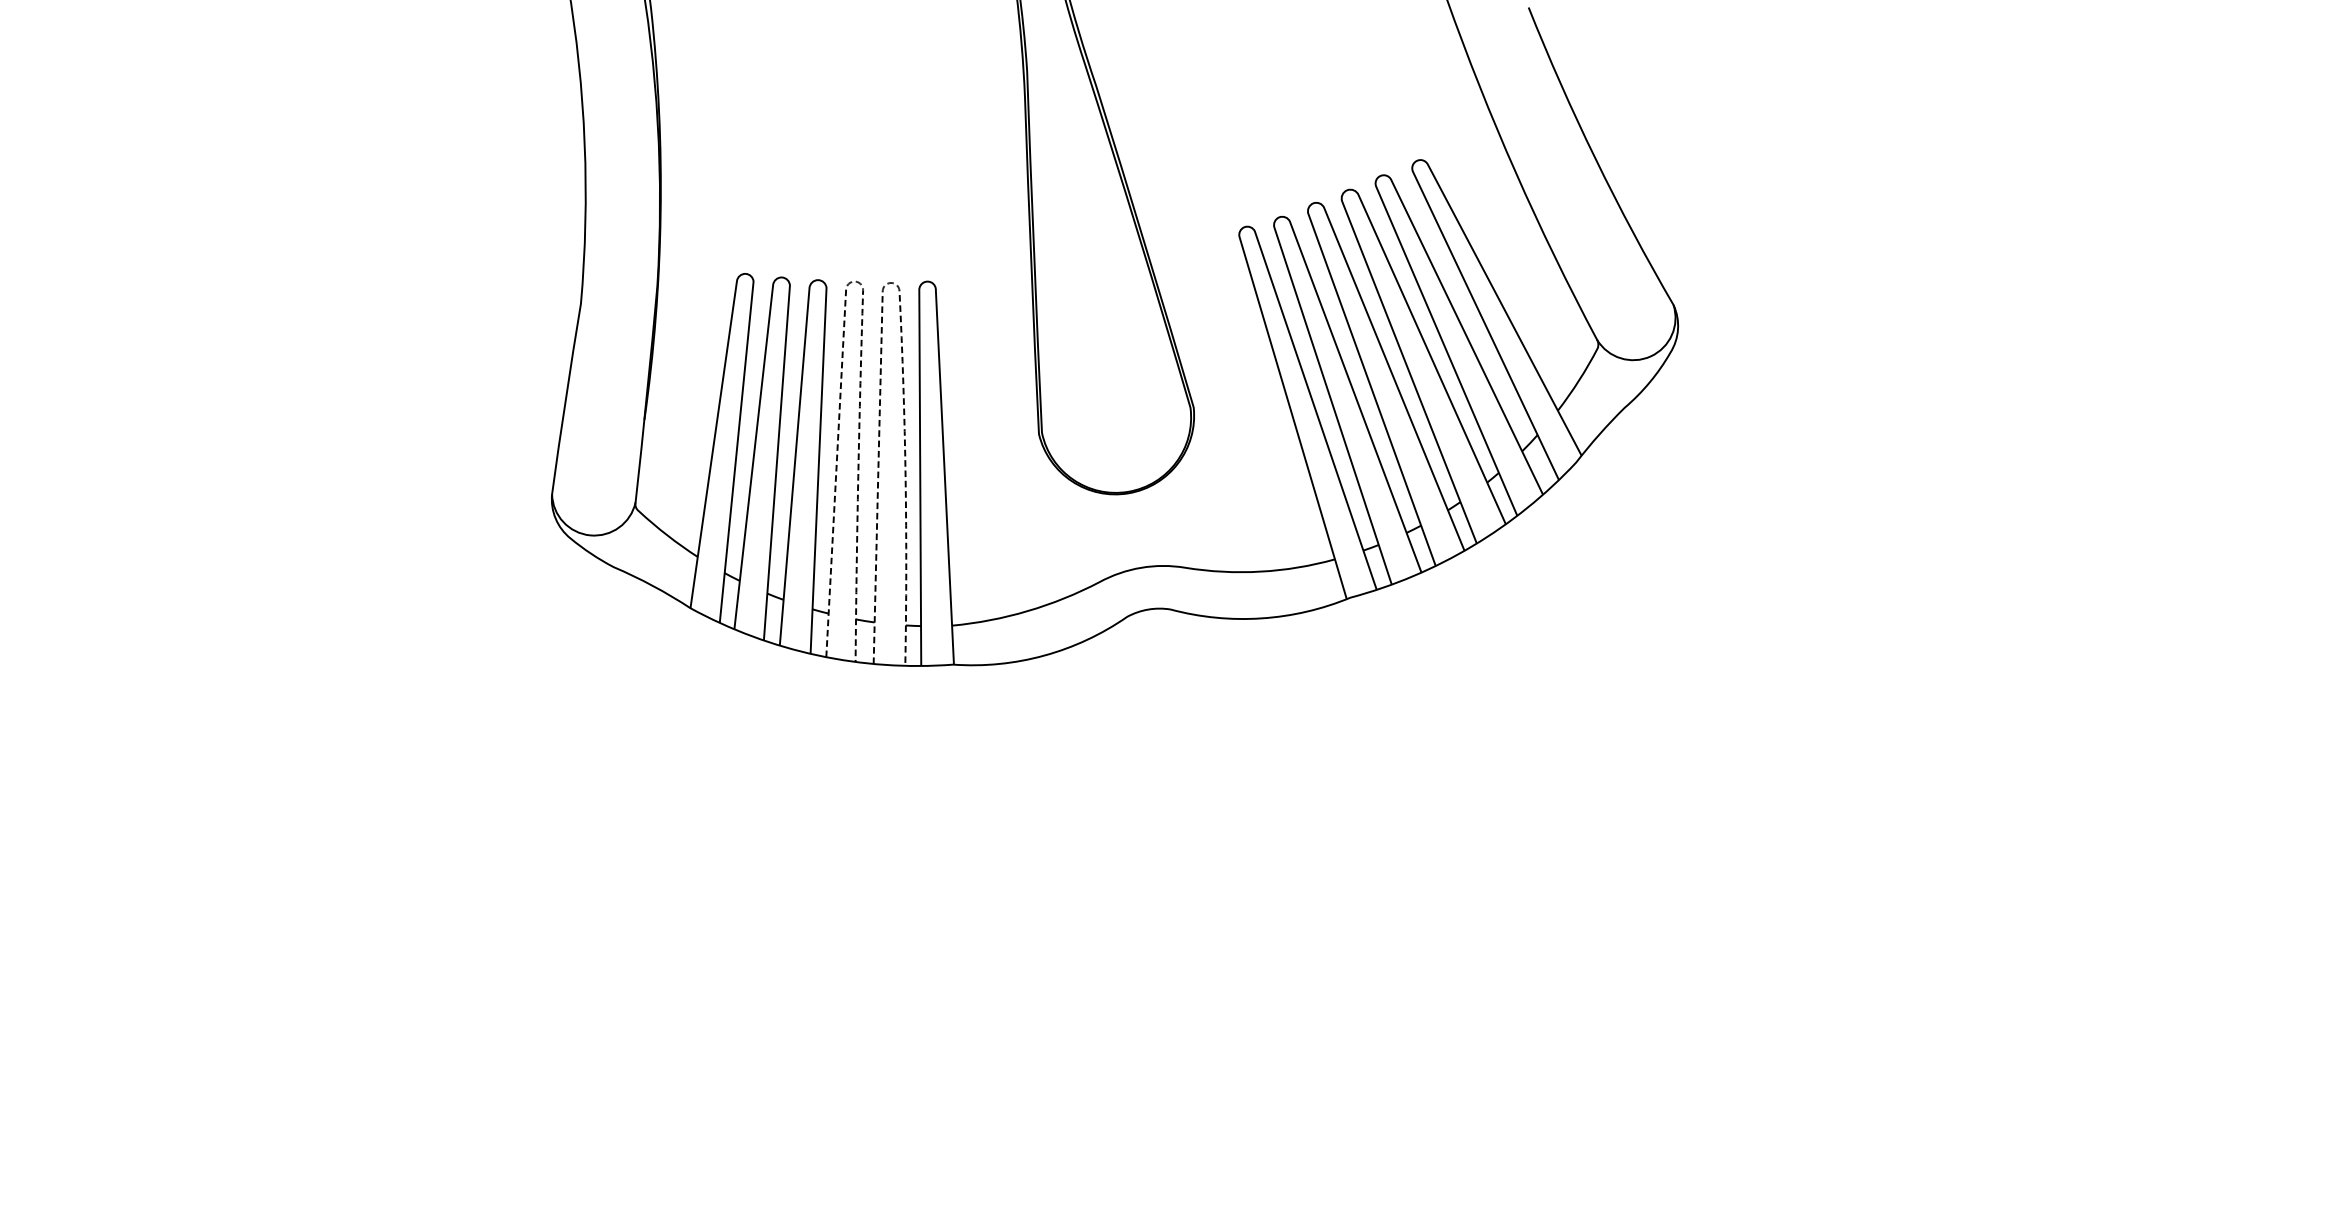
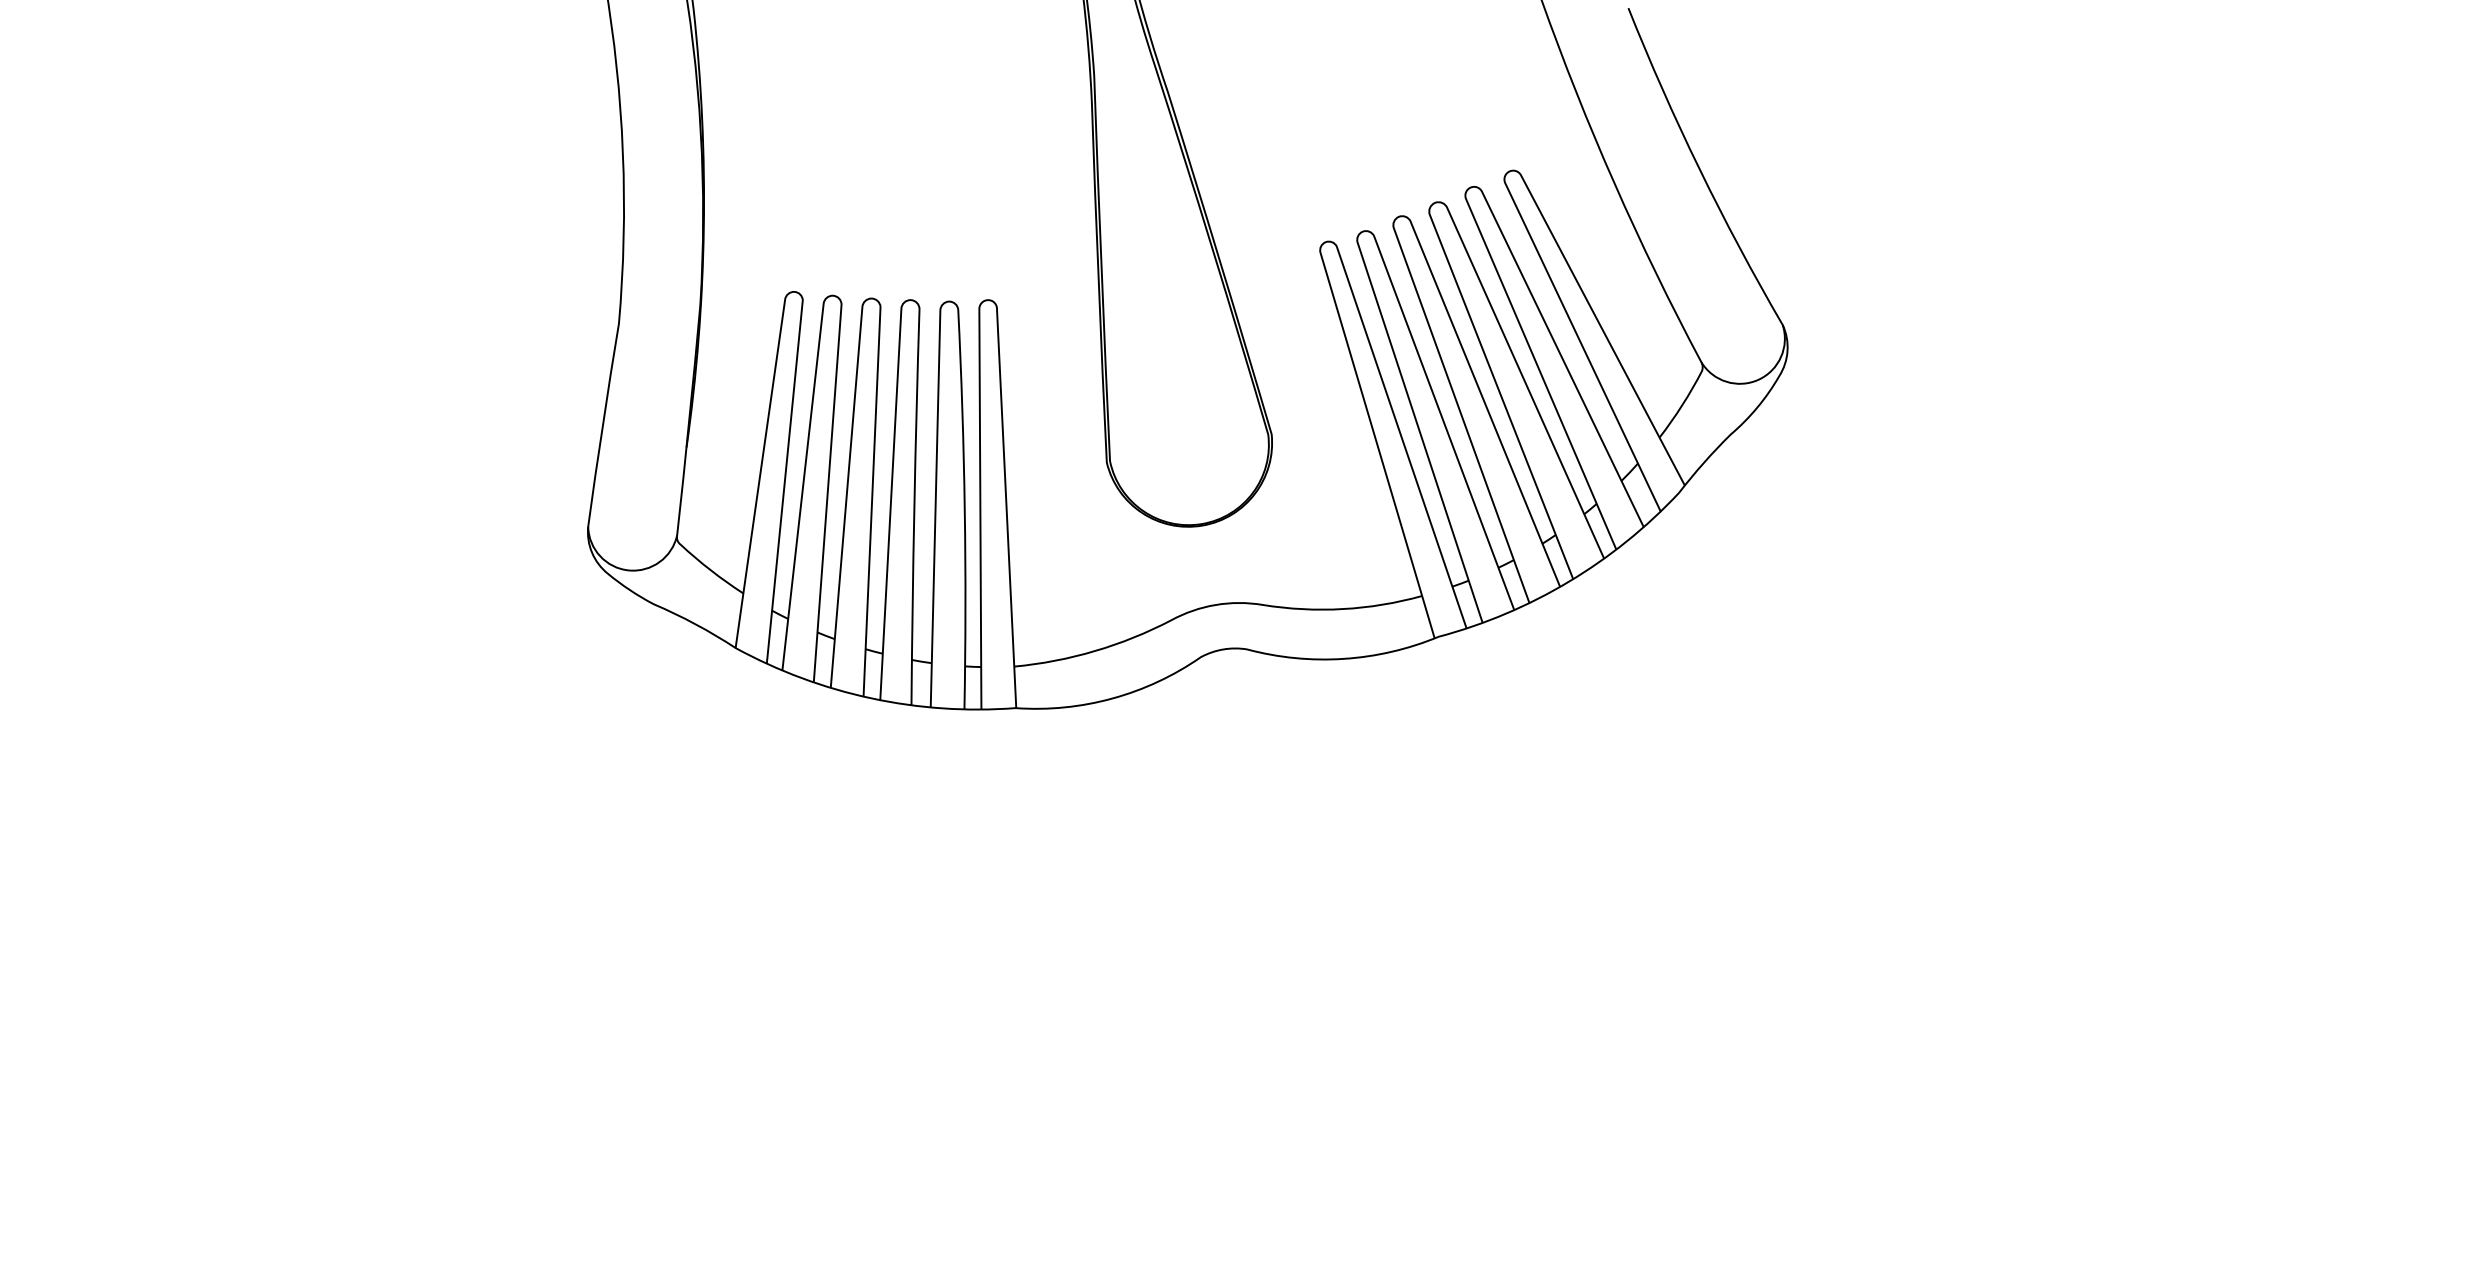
line: (858, 281) -> (914, 300), dashed -> solid
line: (892, 282) -> (950, 301), dashed -> solid

